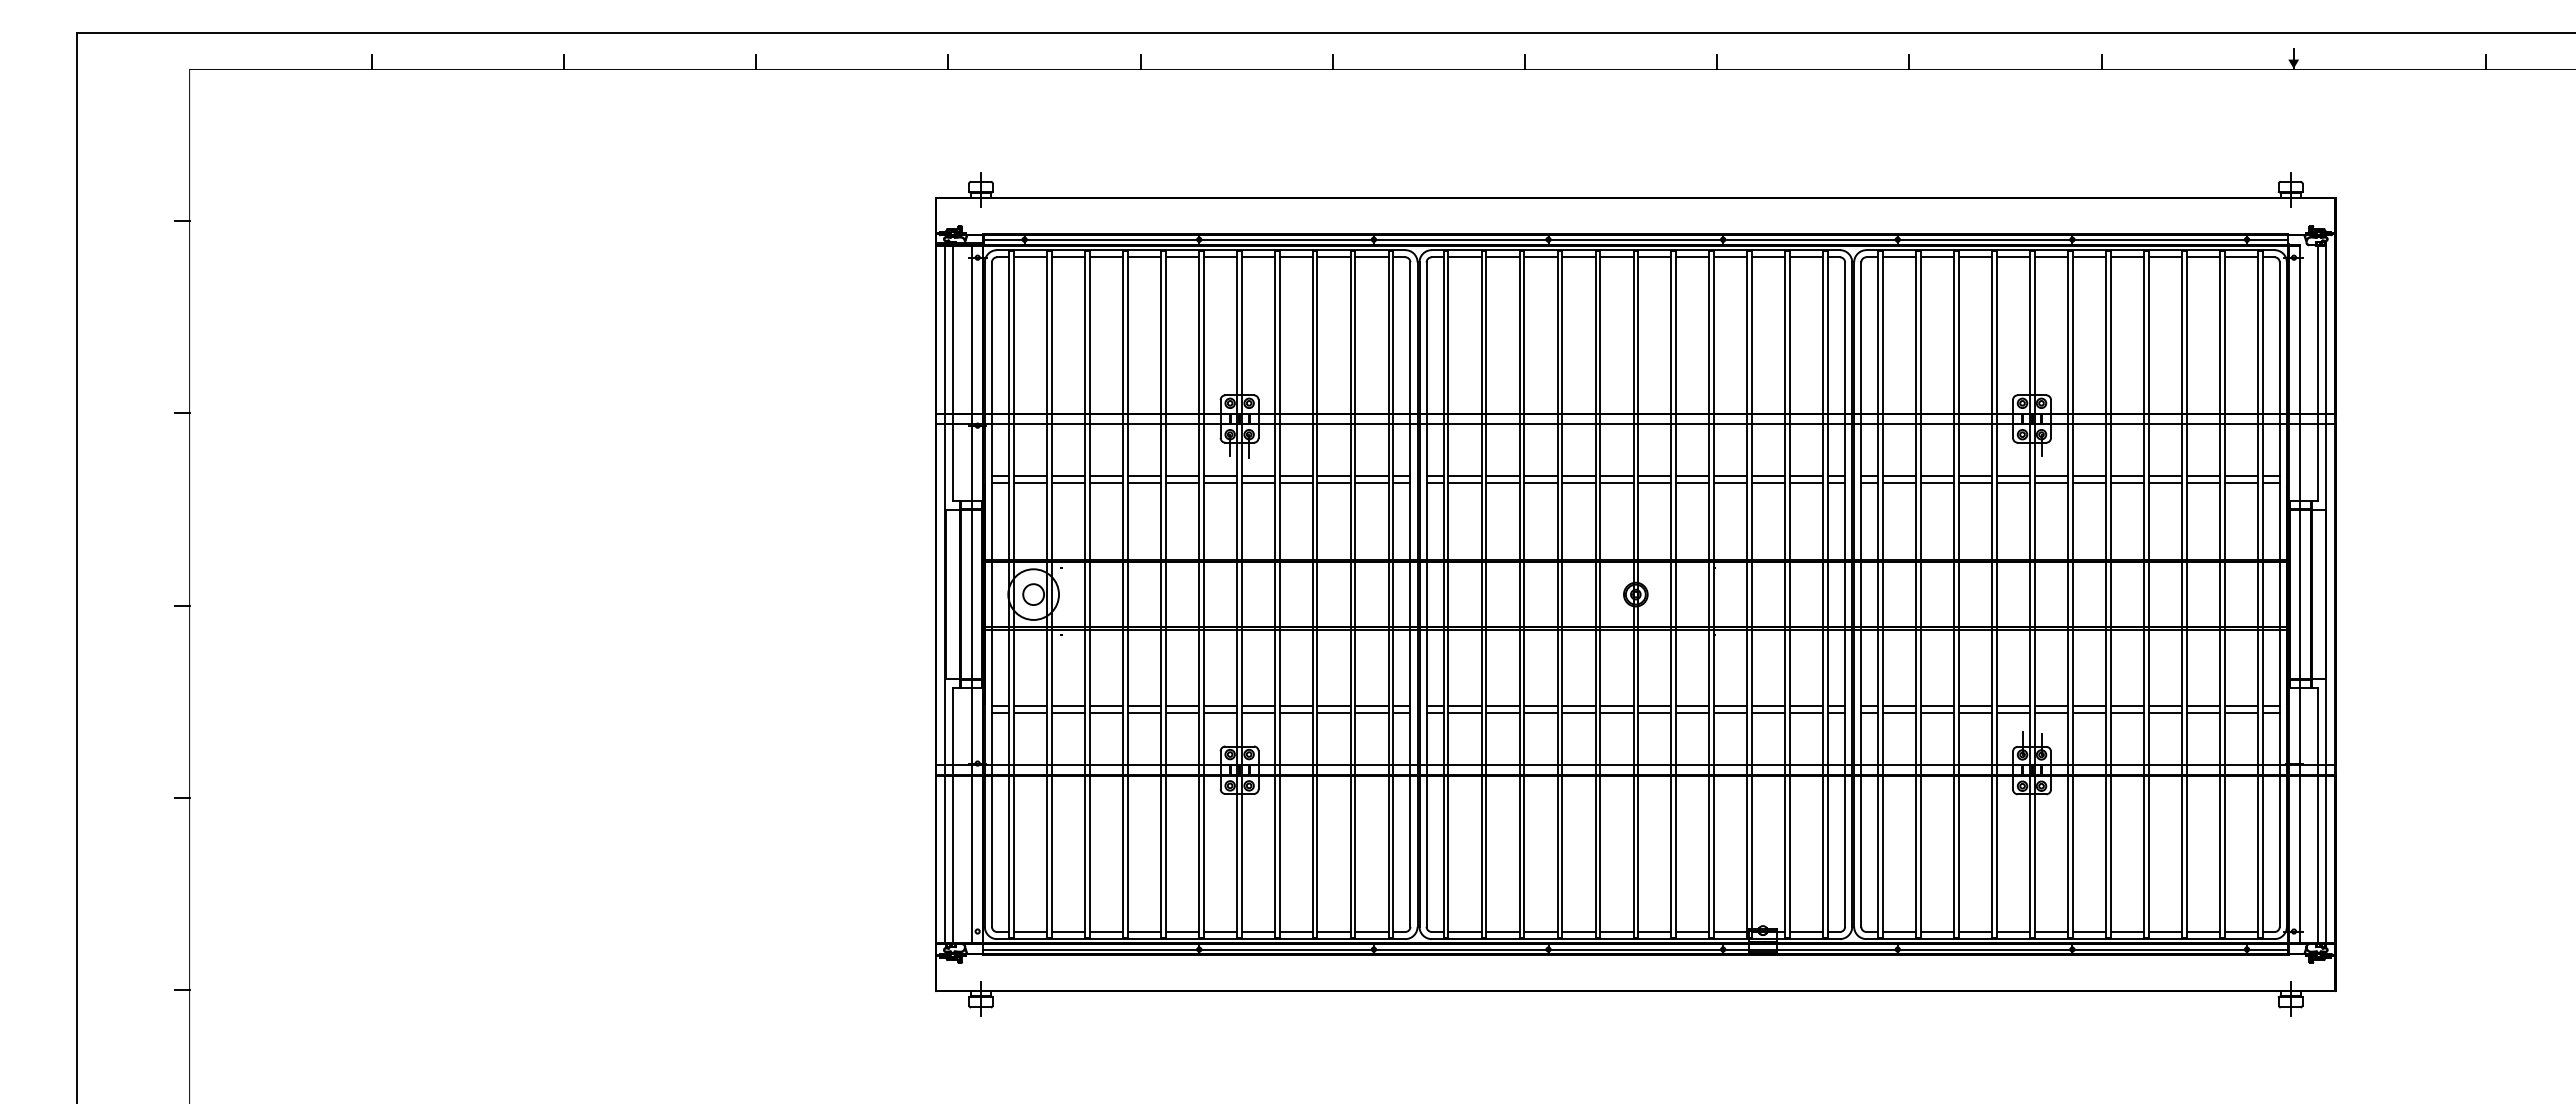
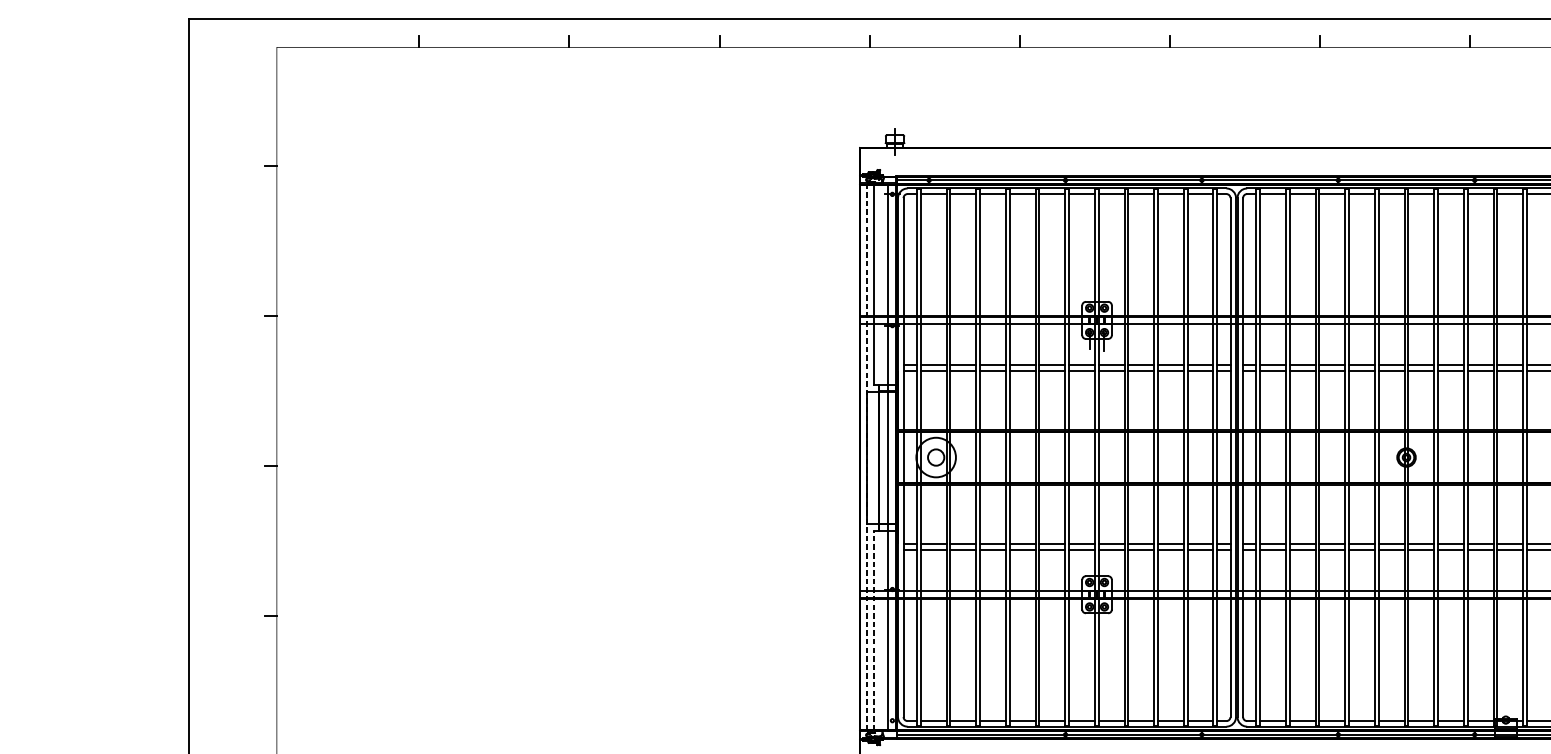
line: (945, 594) -> (867, 457), solid -> dashed
line: (953, 815) -> (873, 630), solid -> dashed

